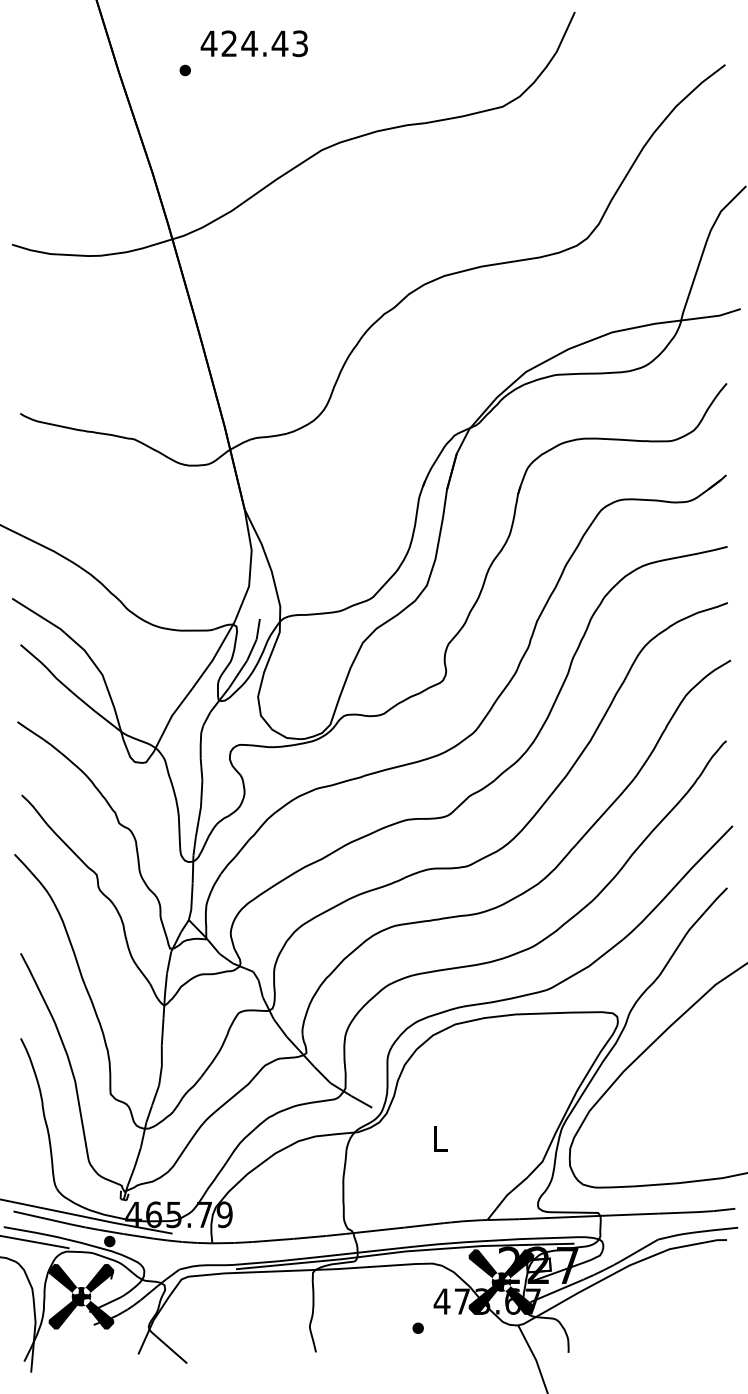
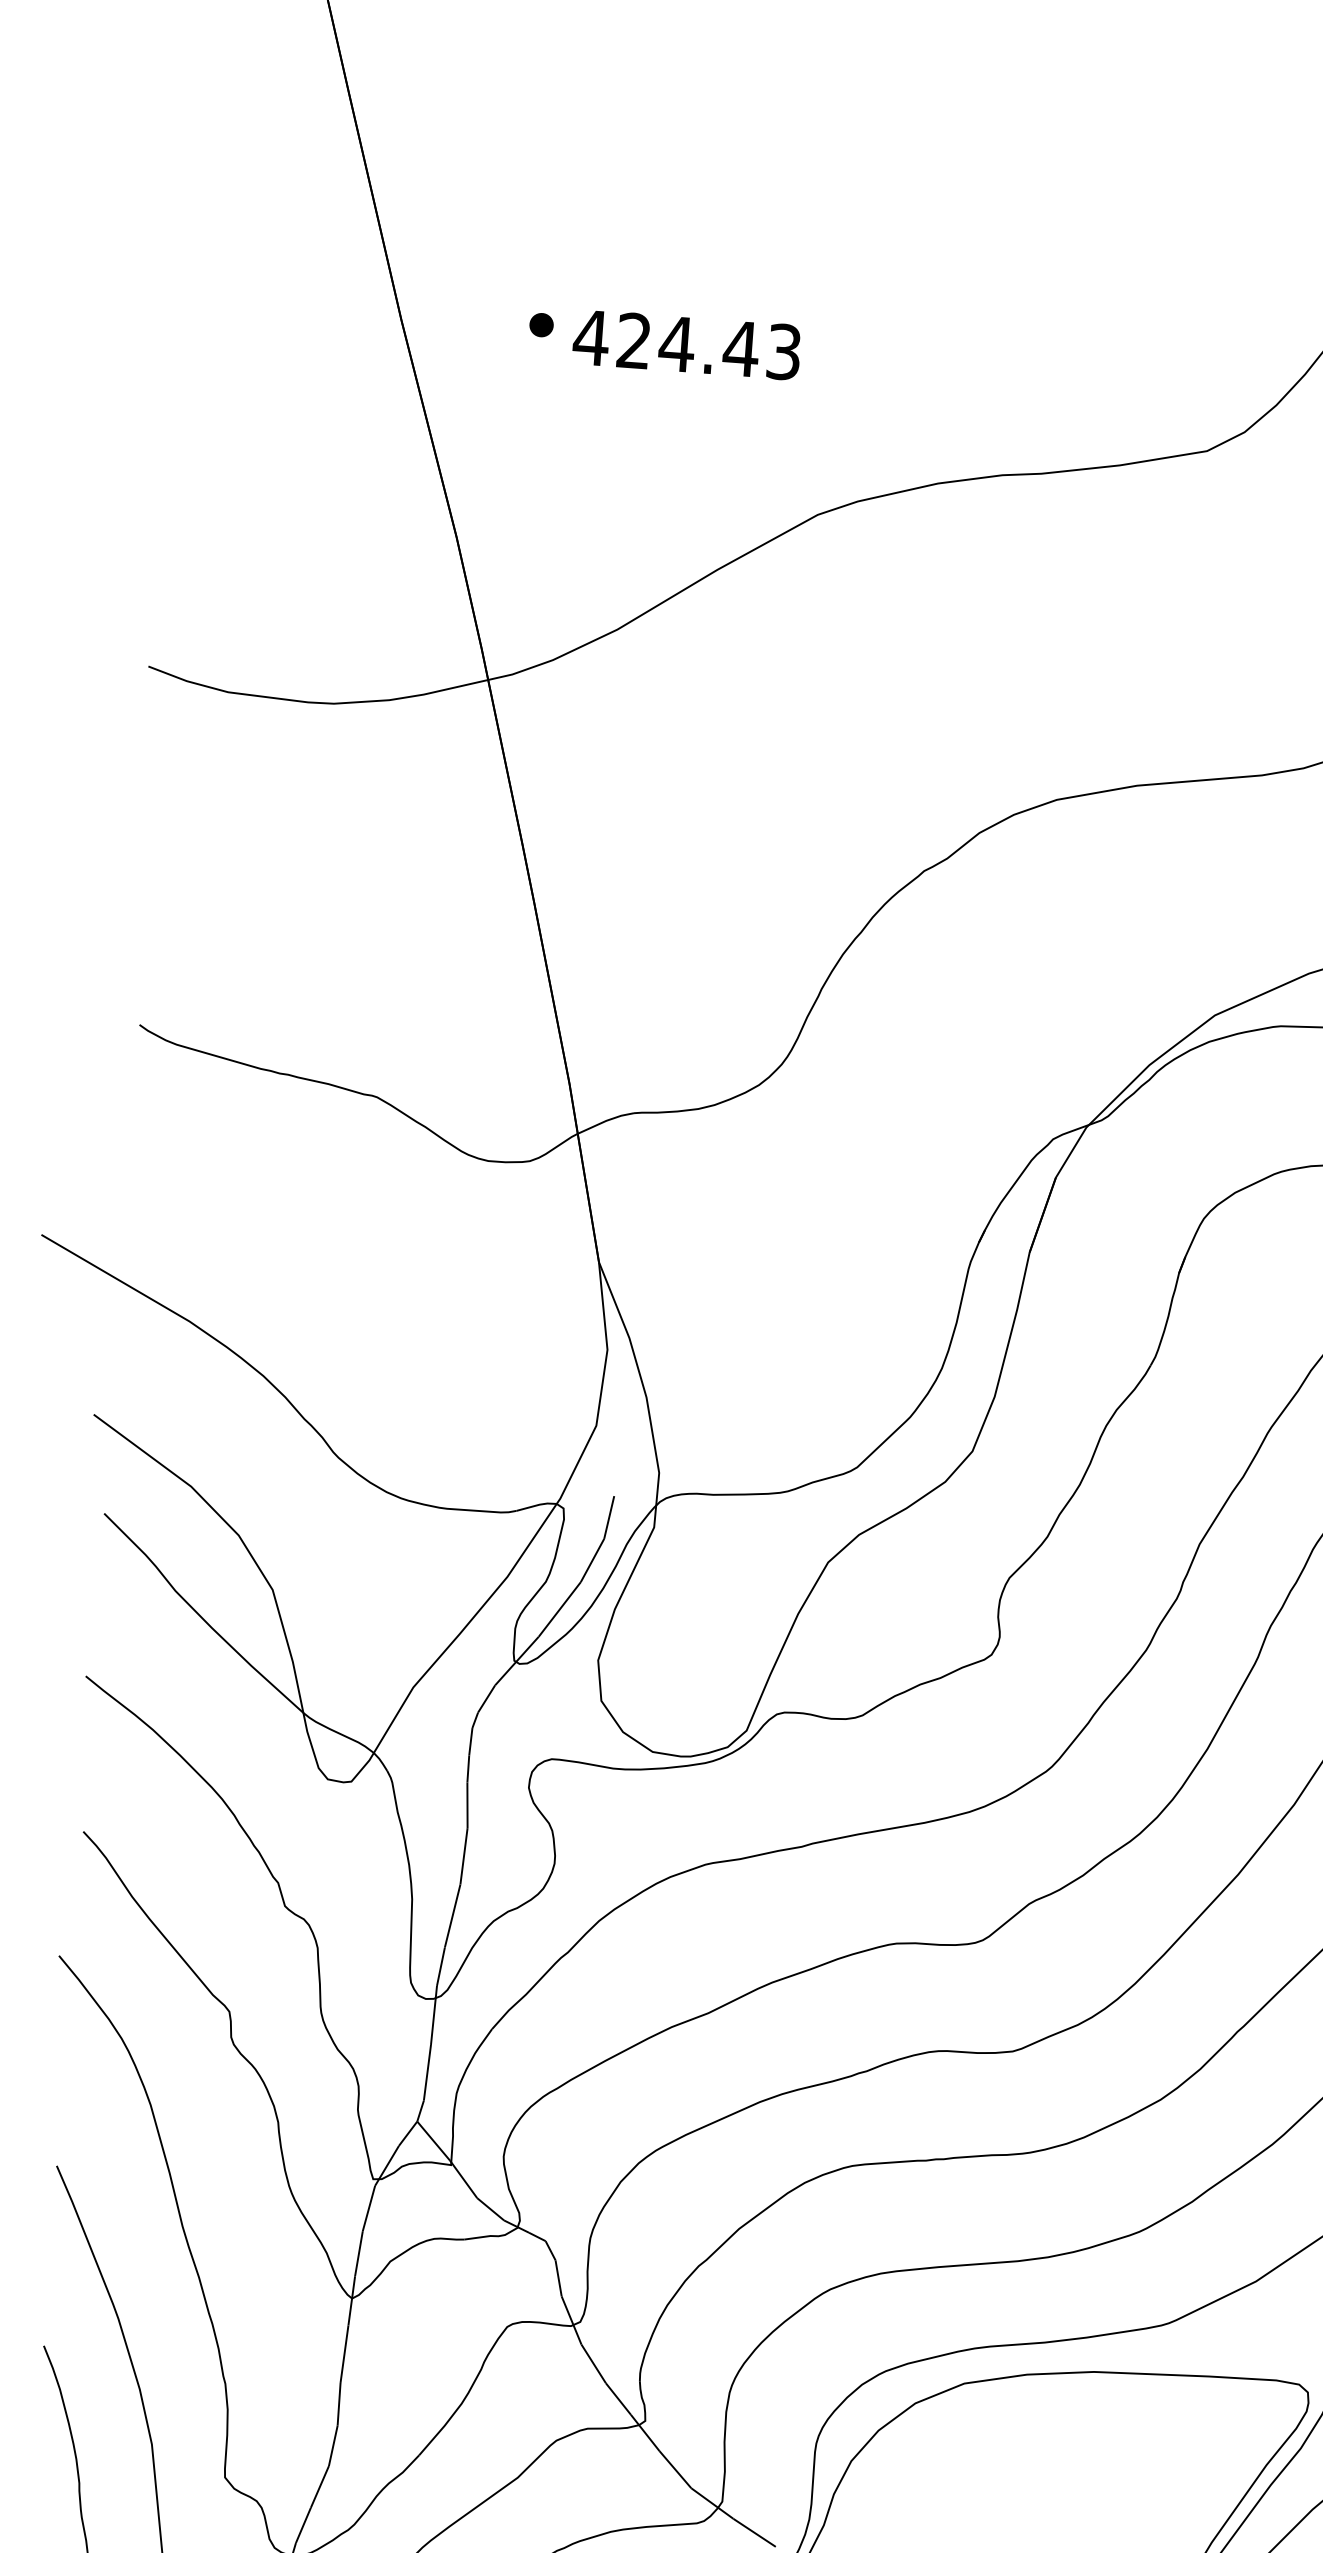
text: (253, 43) -> (685, 344), moved

